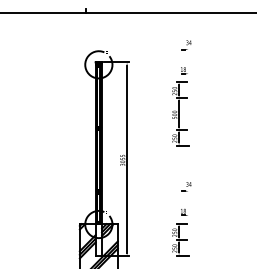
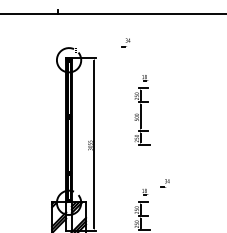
part: (186, 45) -> (125, 42), moved
part: (180, 106) -> (141, 109), moved
part: (186, 186) -> (165, 183), moved

